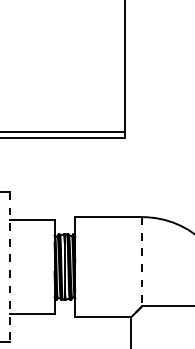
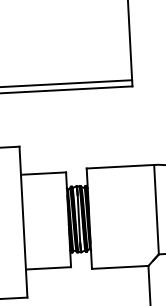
line: (142, 262) -> (156, 210), dashed -> solid
line: (9, 267) -> (23, 222), dashed -> solid

